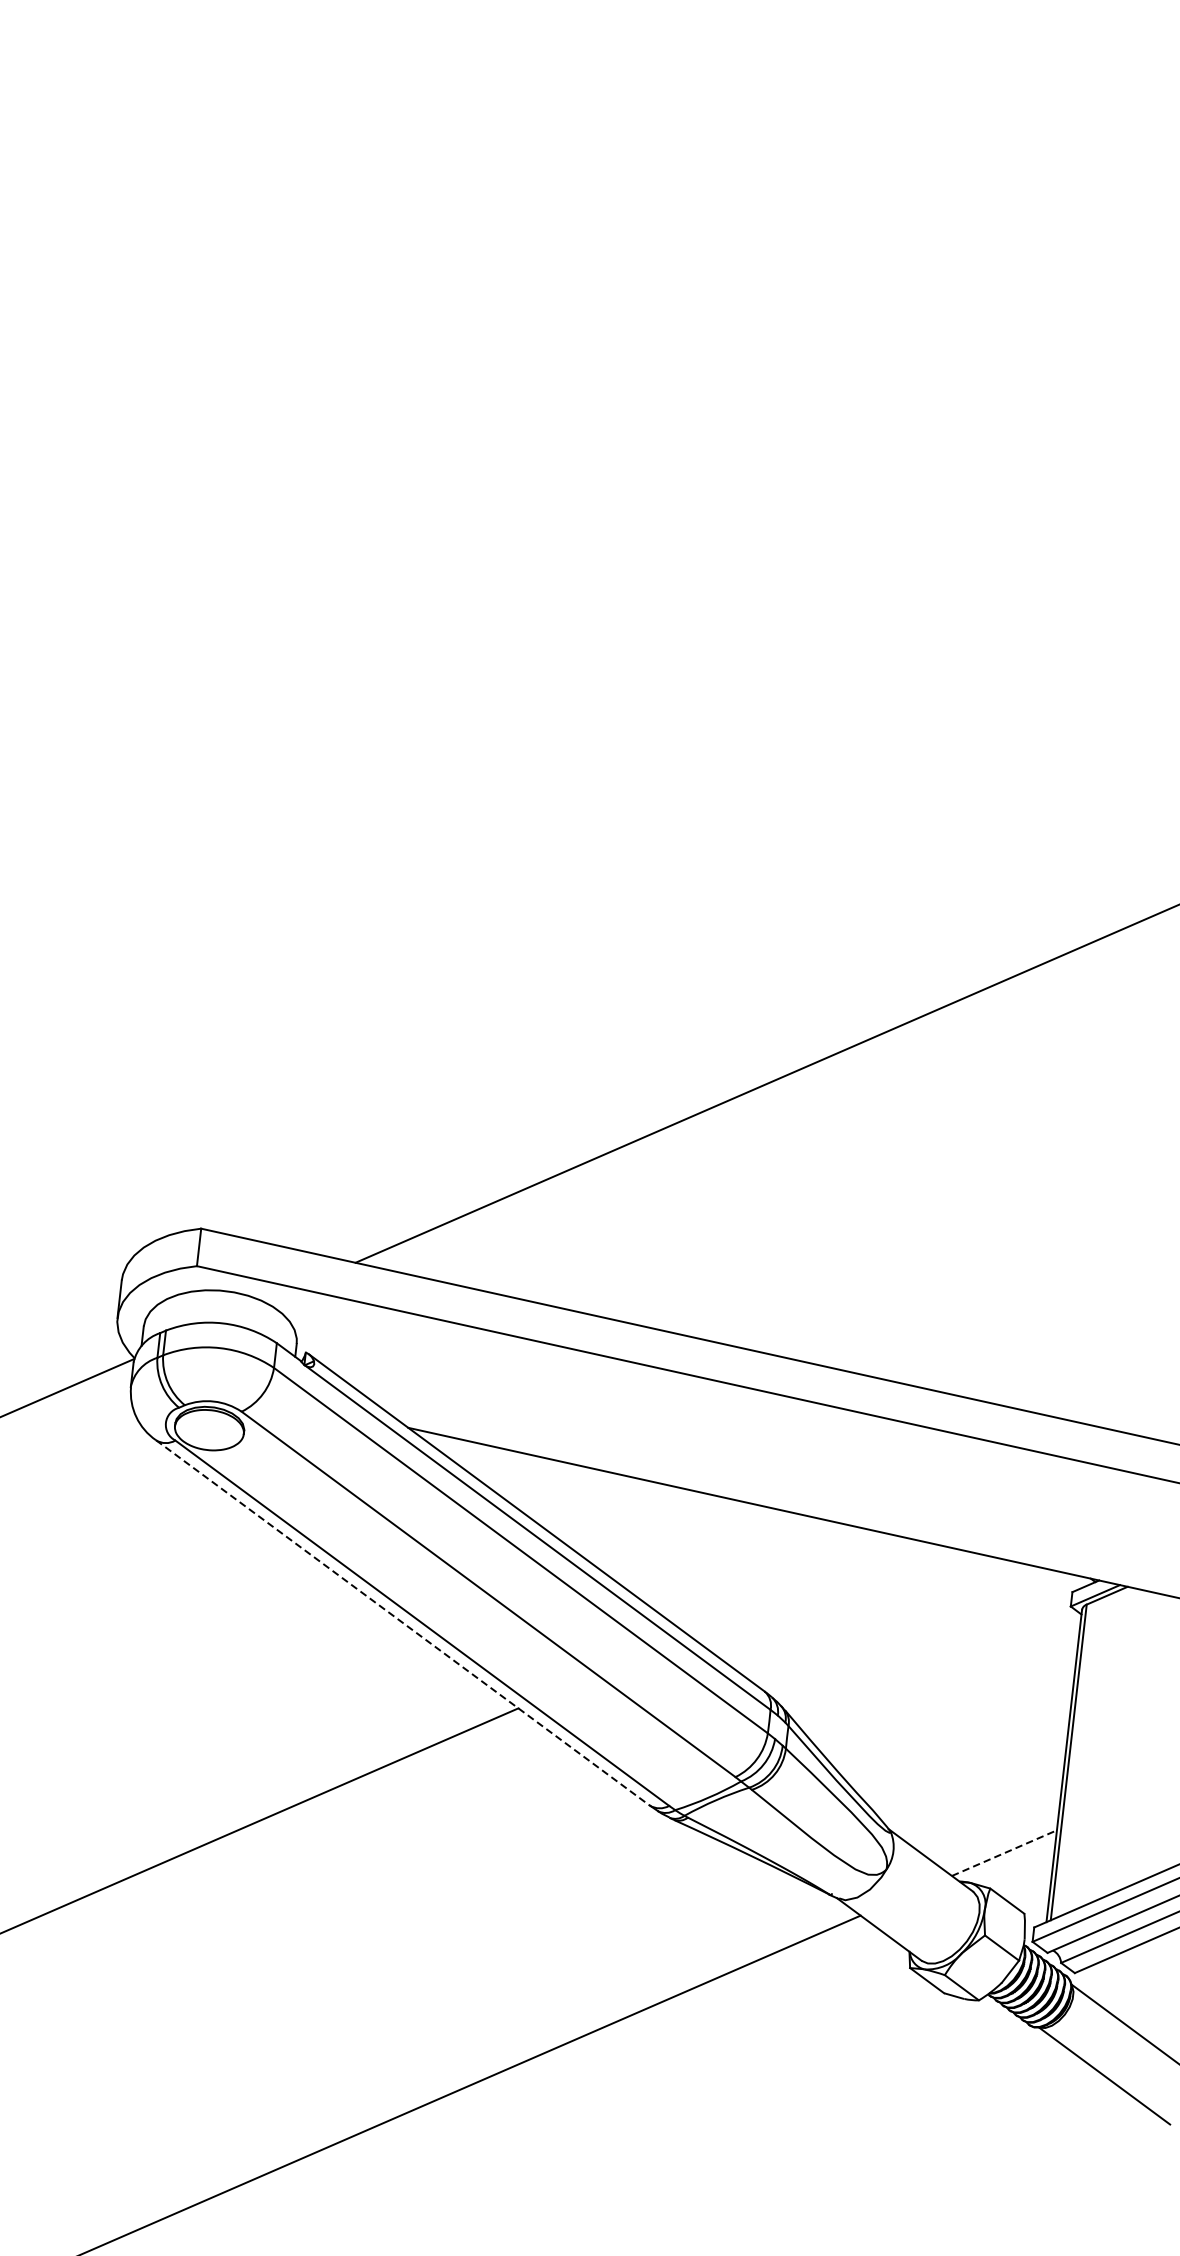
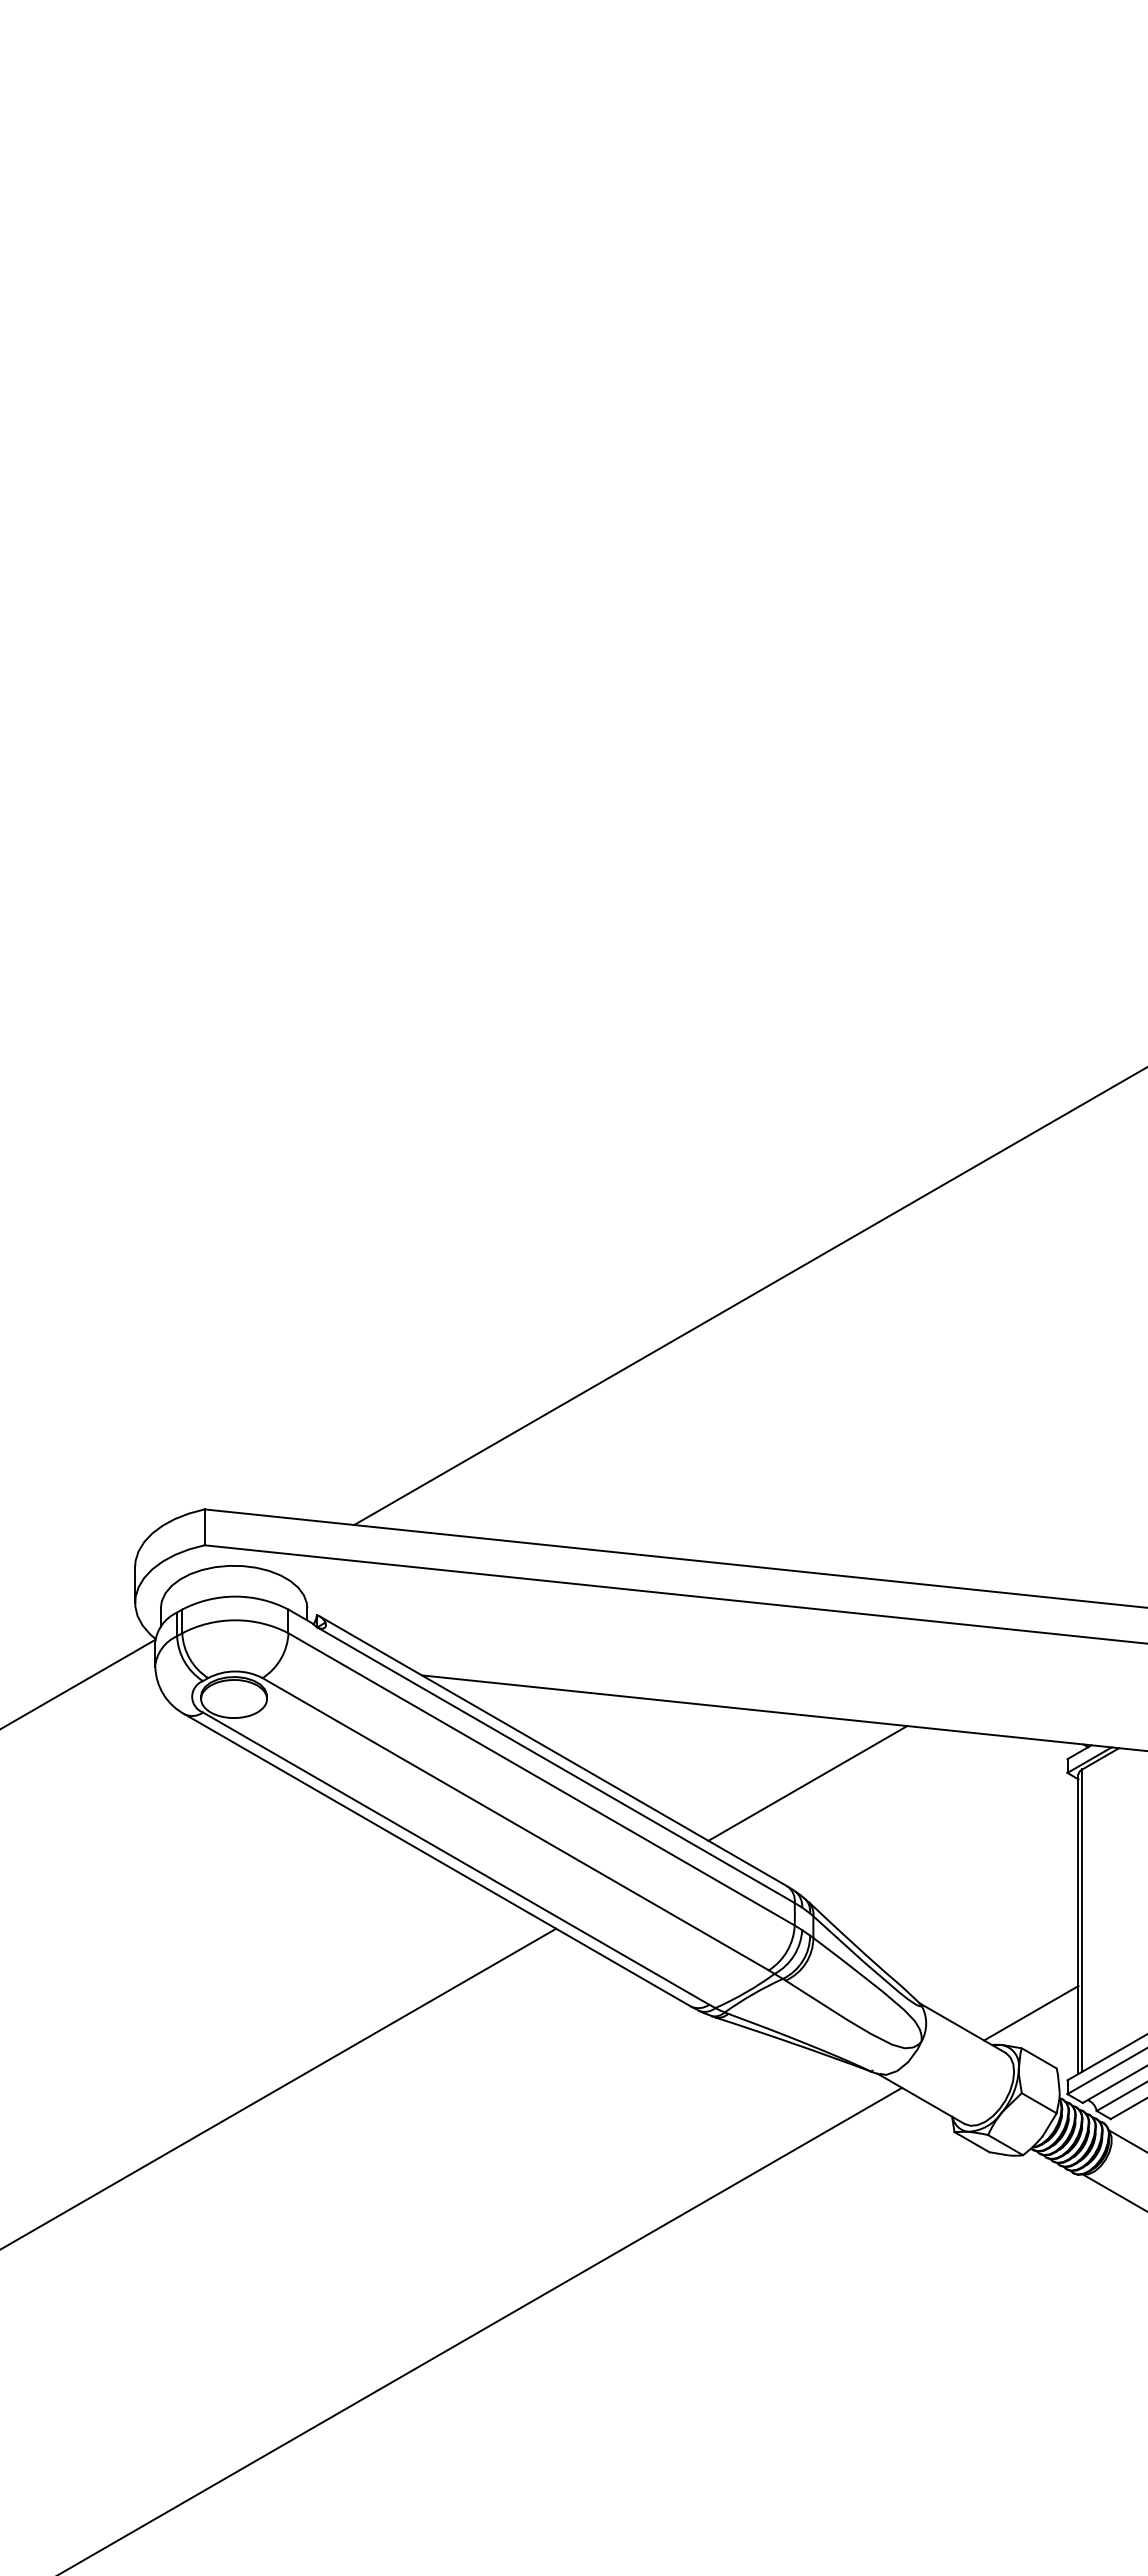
line: (798, 1586) -> (807, 1783), added
line: (403, 1623) -> (438, 1860), dashed -> solid
line: (1004, 1853) -> (1031, 2013), dashed -> solid

